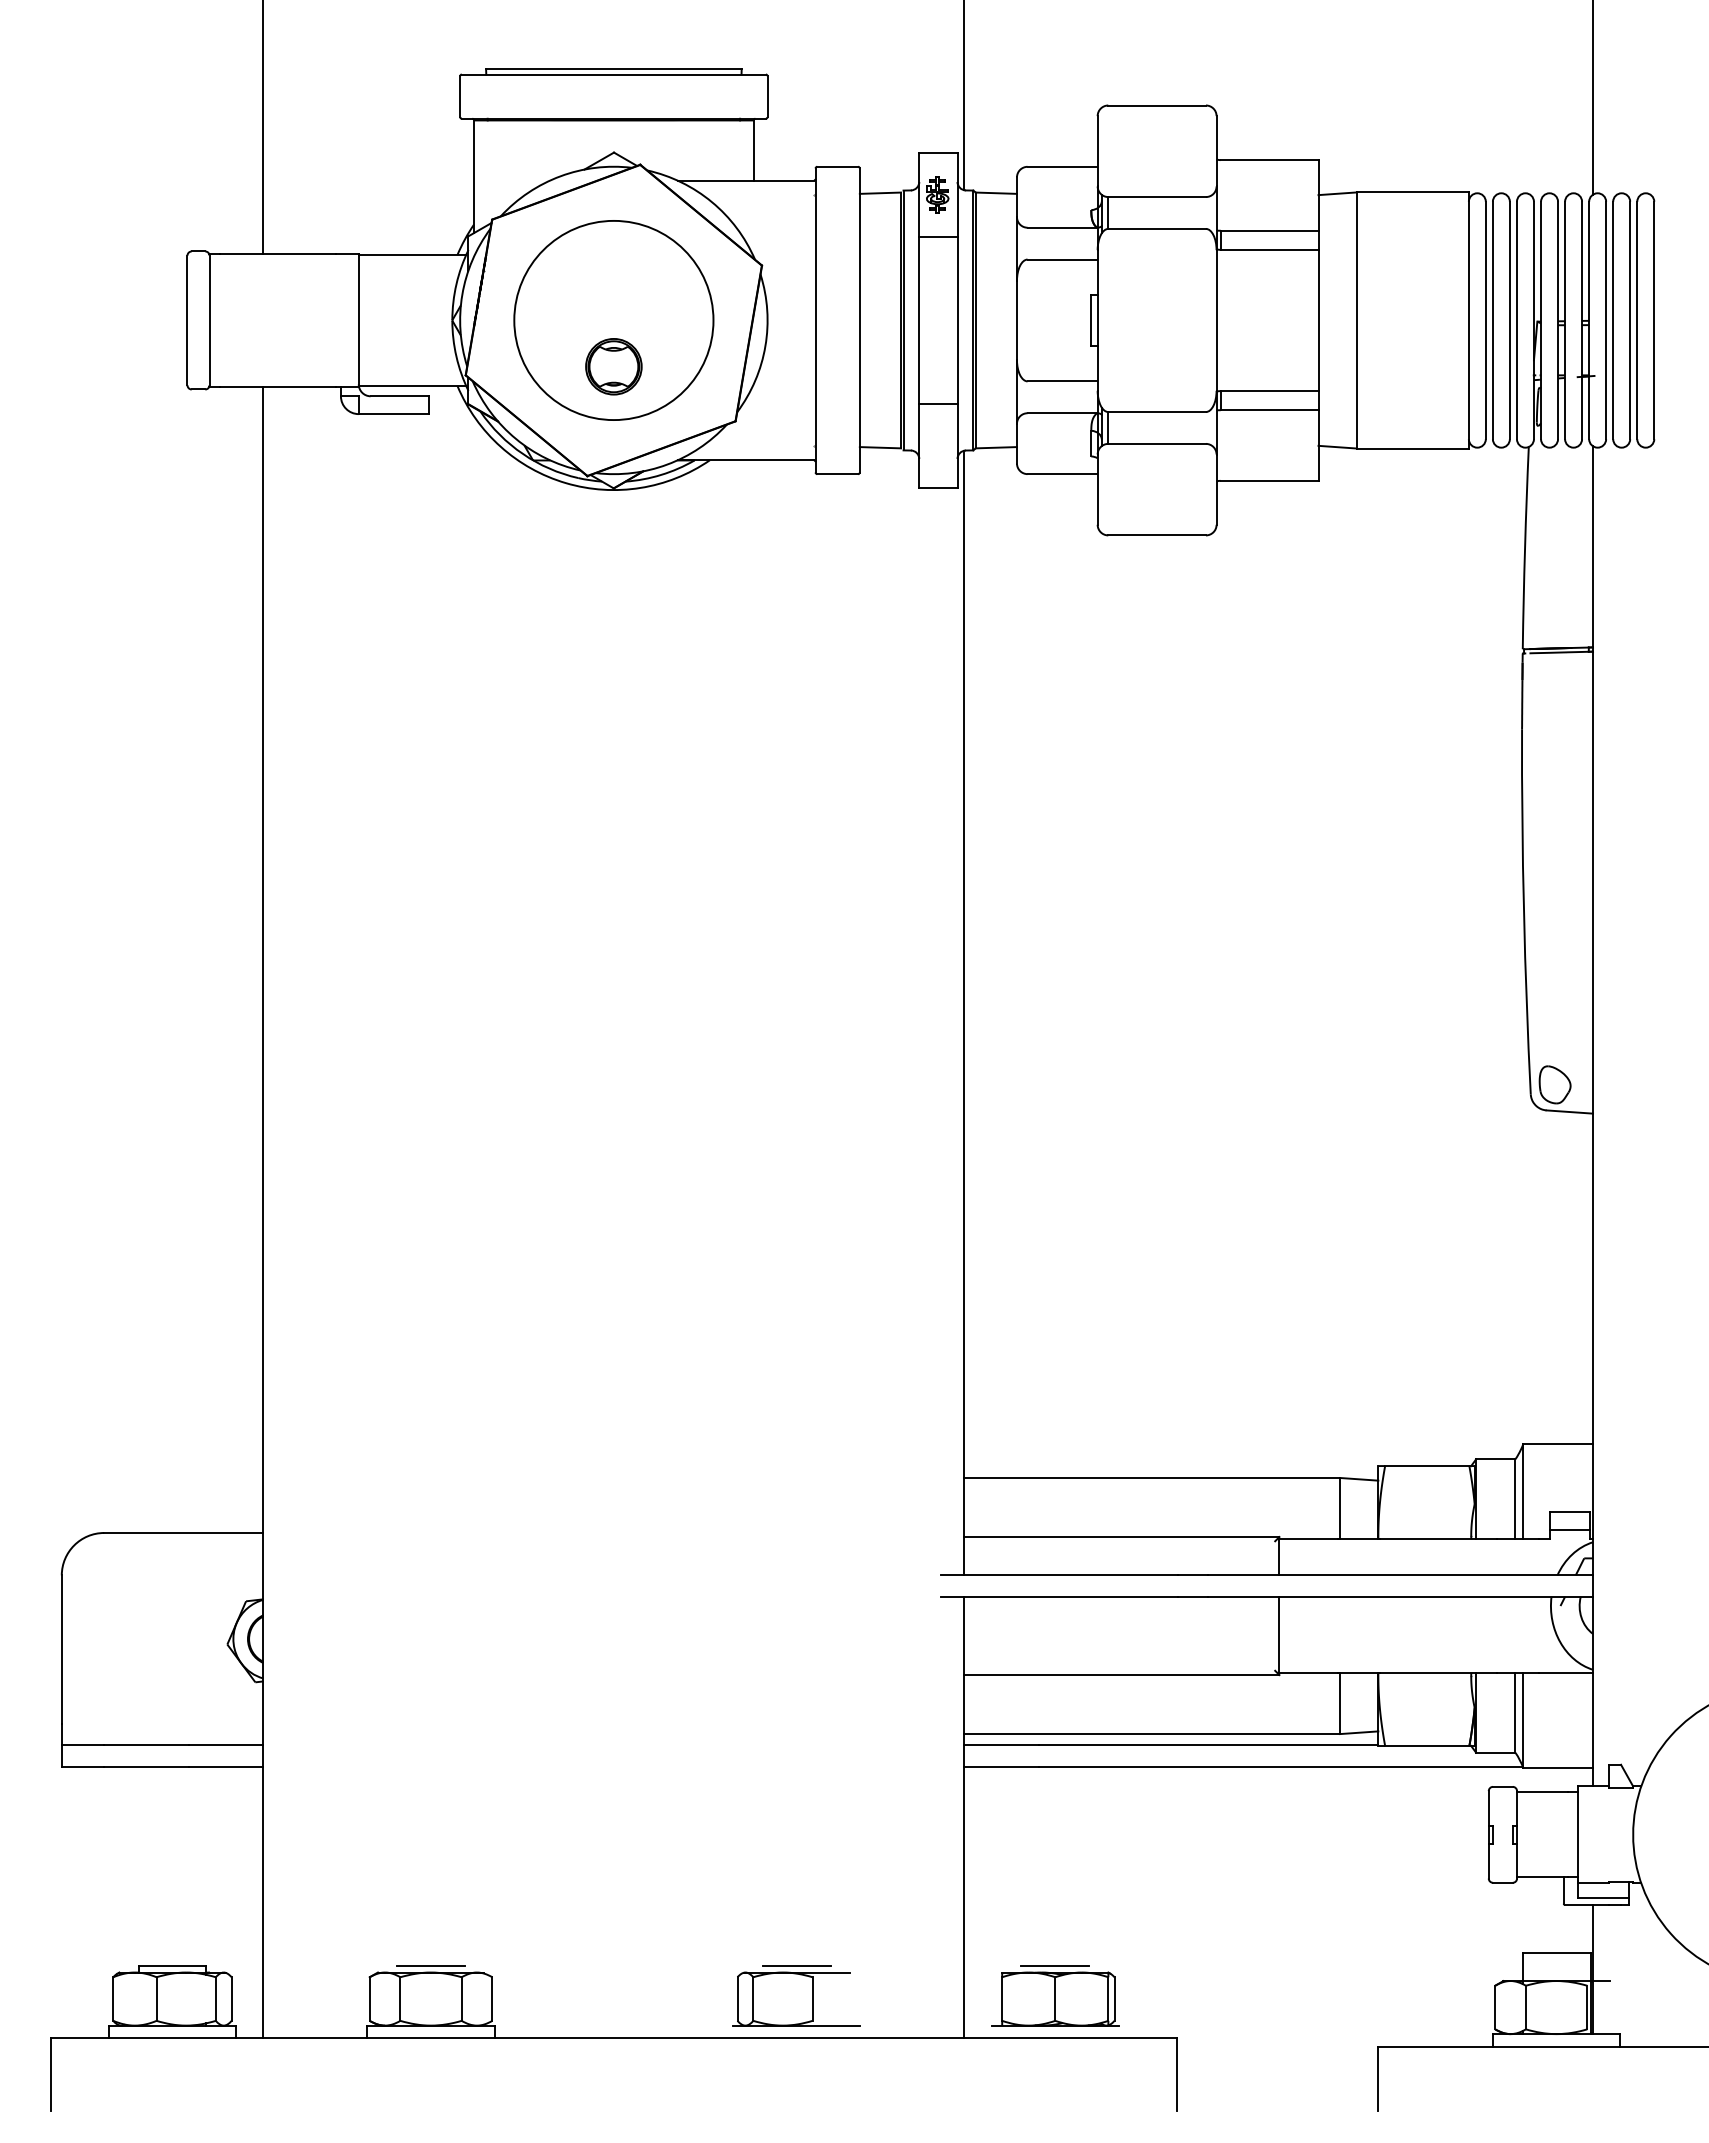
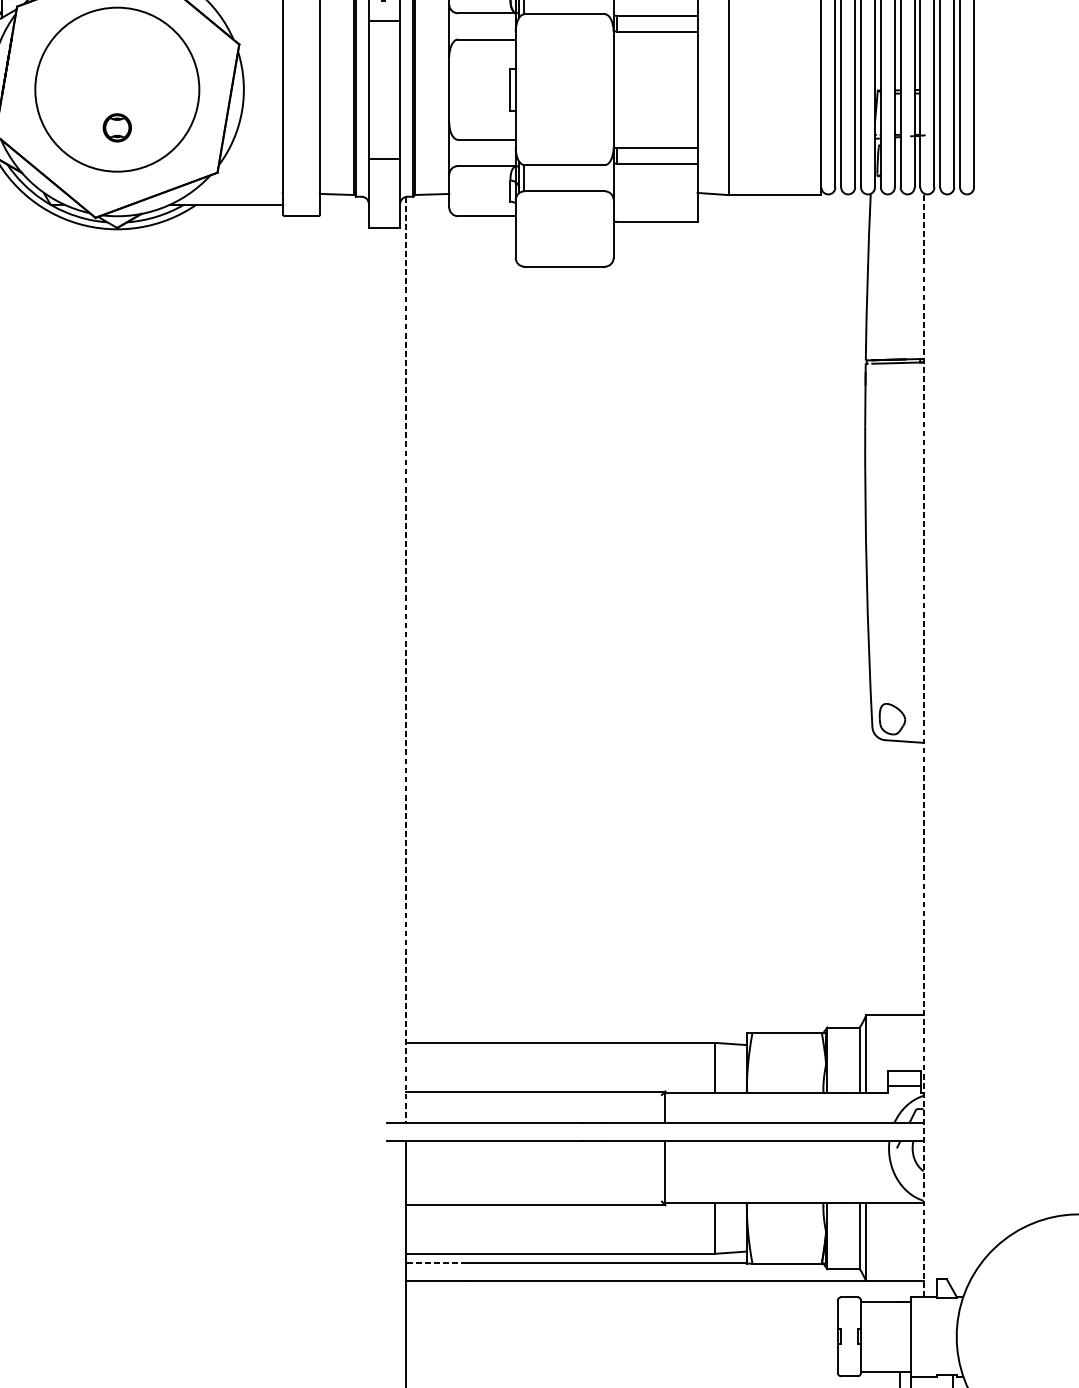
part: (613, 366) -> (117, 127), size x0.6
line: (964, 1013) -> (406, 660), solid -> dashed
line: (1593, 1115) -> (924, 744), solid -> dashed
line: (1001, 1745) -> (436, 1263), solid -> dashed

